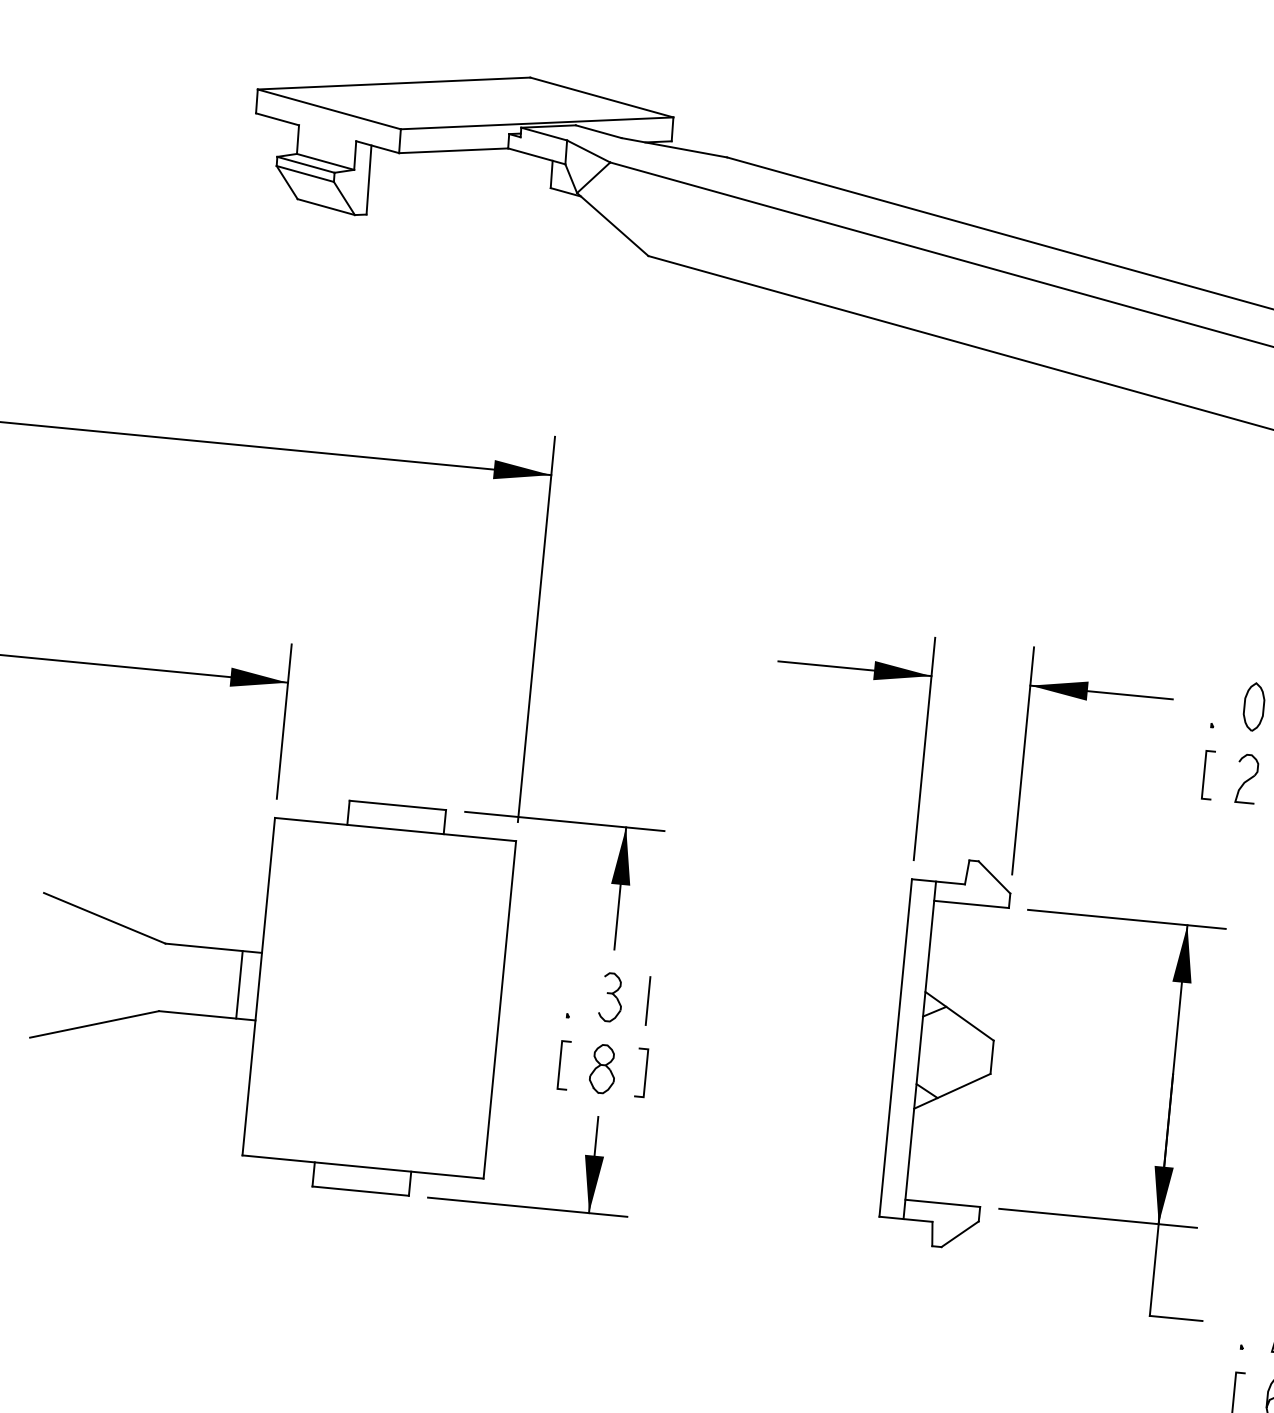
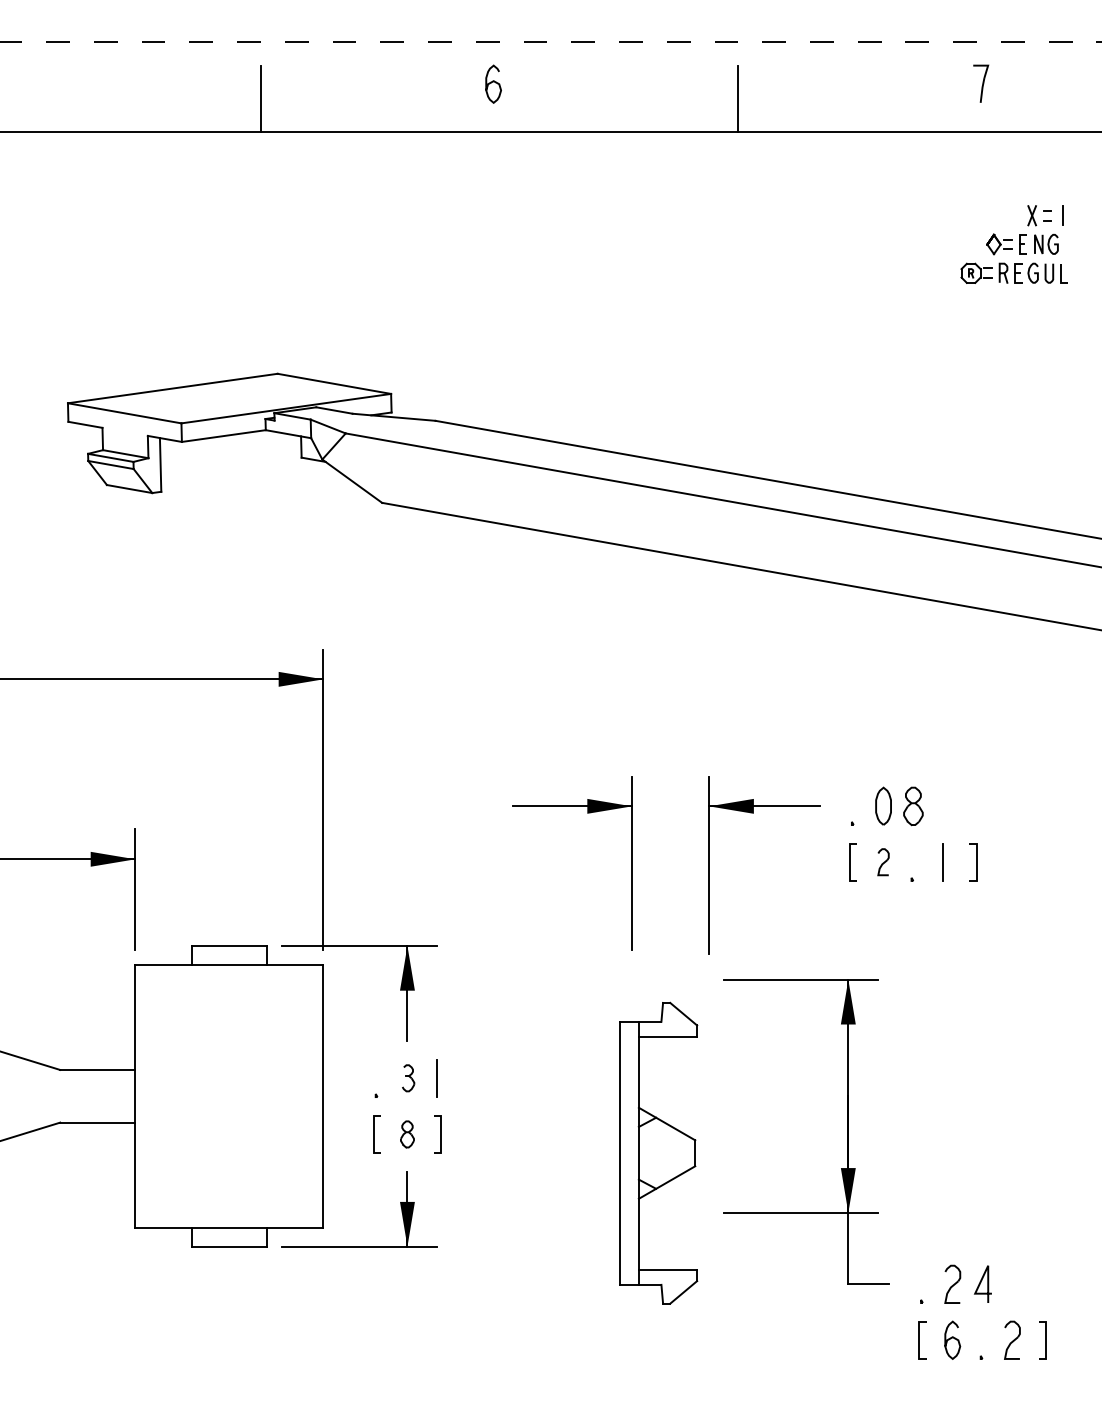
part: (1247, 777) -> (883, 861), size x0.7
line: (239, 983) -> (120, 1095), removed
part: (611, 996) -> (408, 1077), size x0.7
part: (945, 1051) -> (658, 1152), moved
part: (602, 1069) -> (407, 1134), size x0.7

